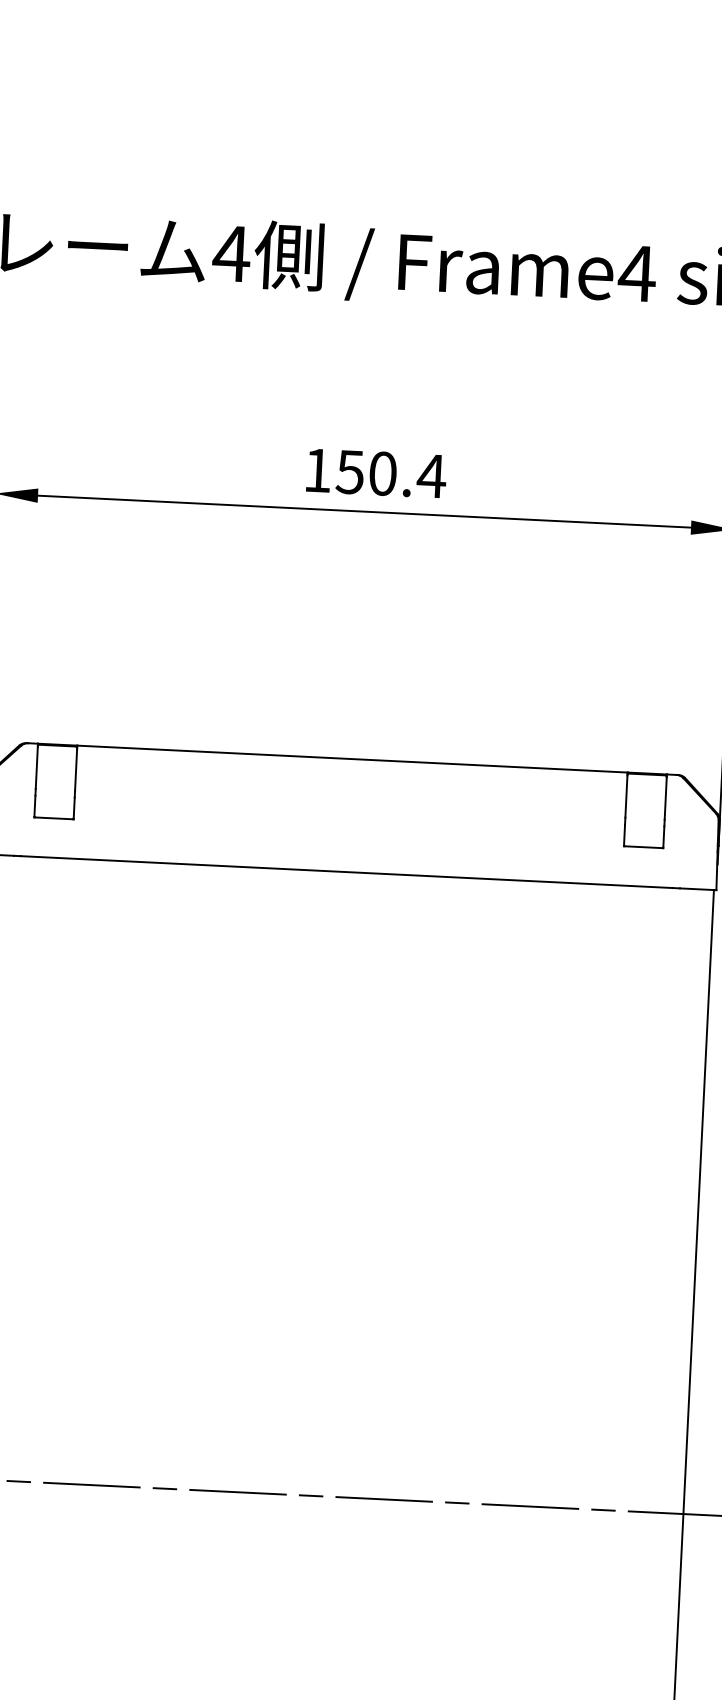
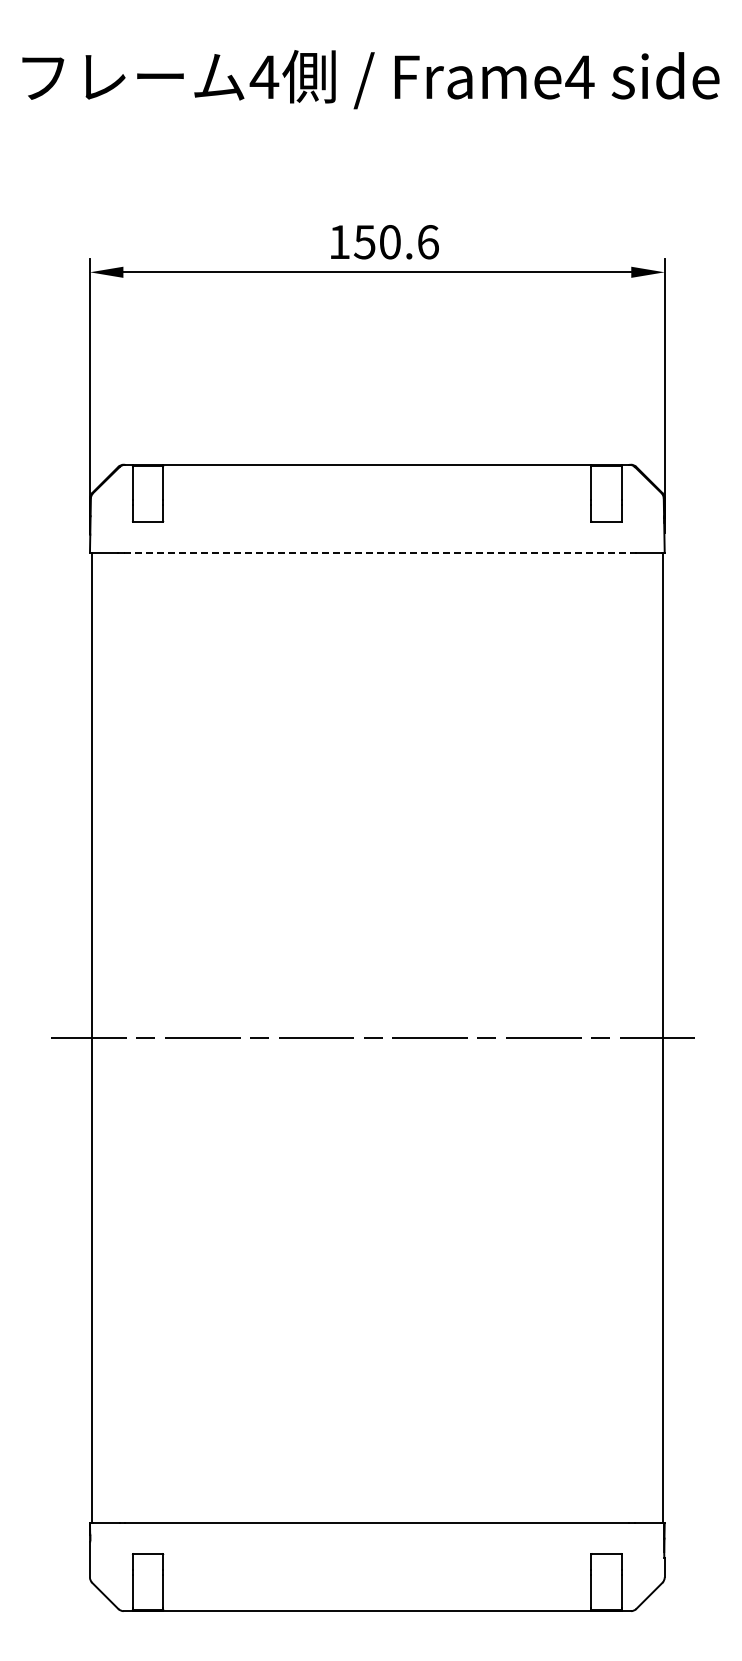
text: (430, 476) -> (427, 242), 150.4 -> 150.6
line: (347, 871) -> (377, 552), solid -> dashed

